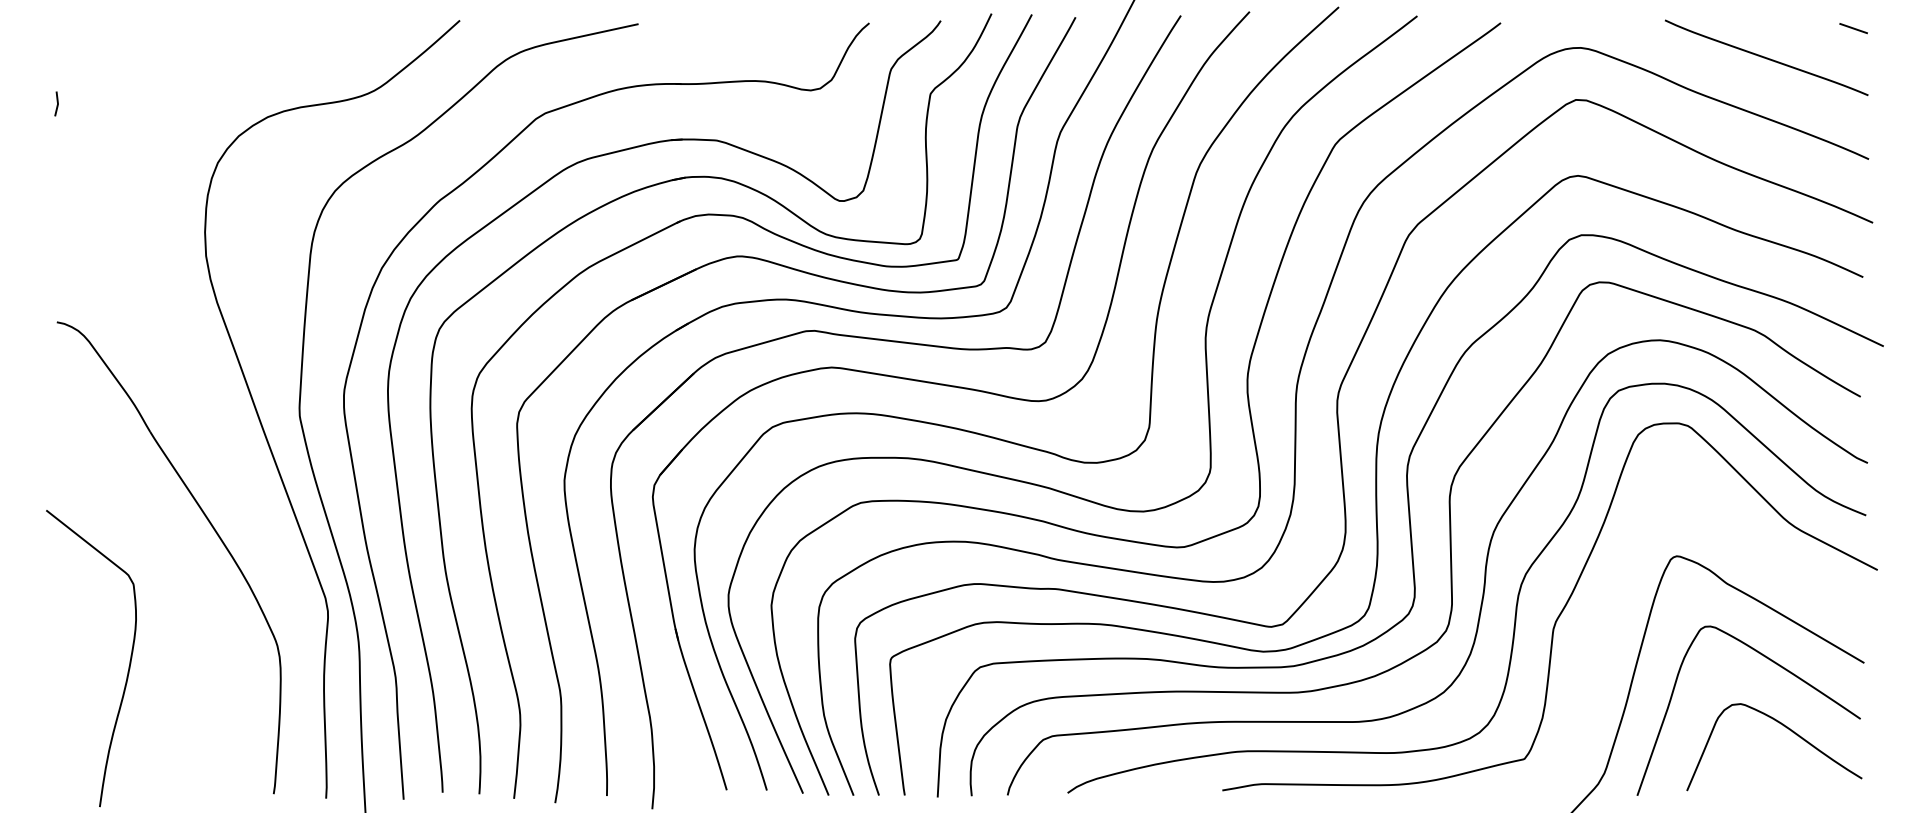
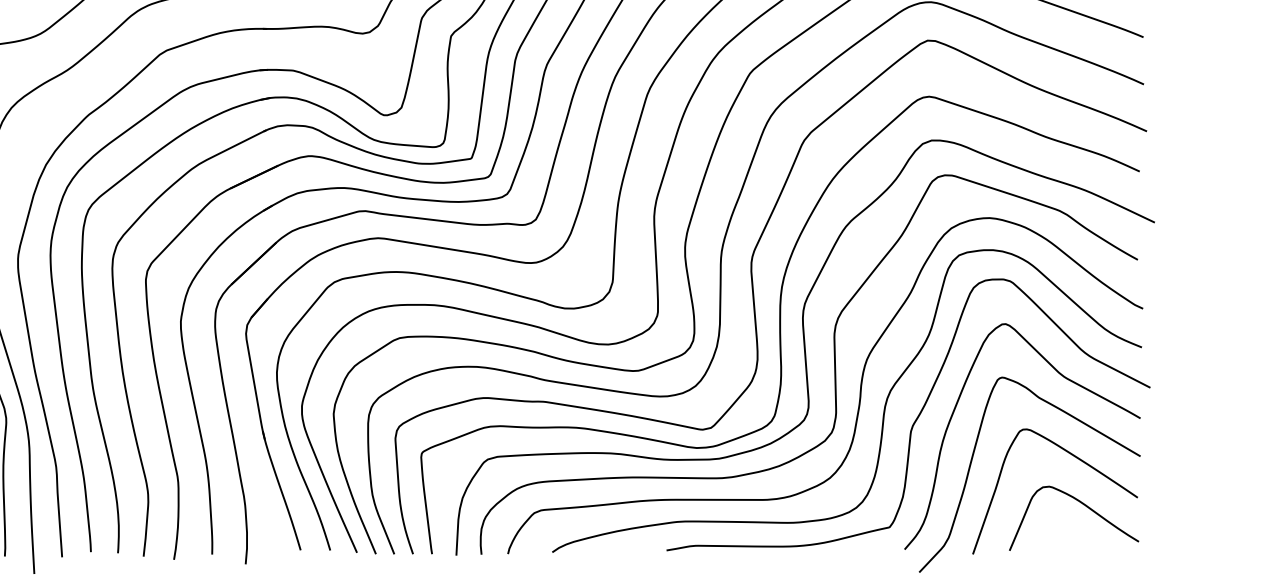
curve: (1760, 556) -> (1063, 377), added

